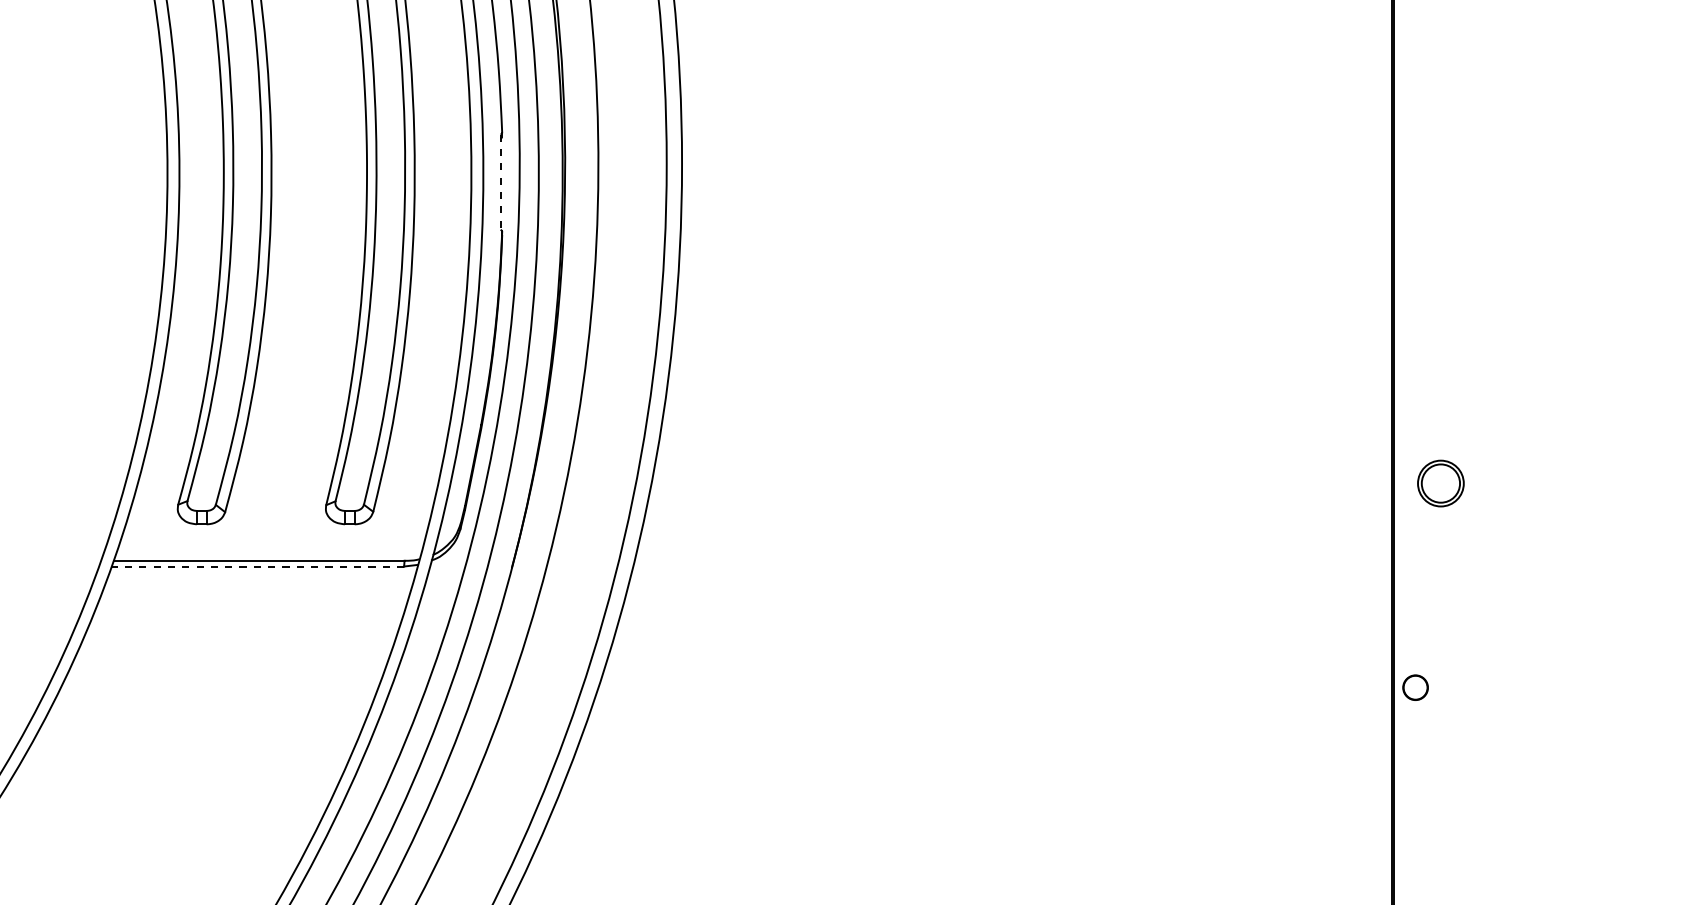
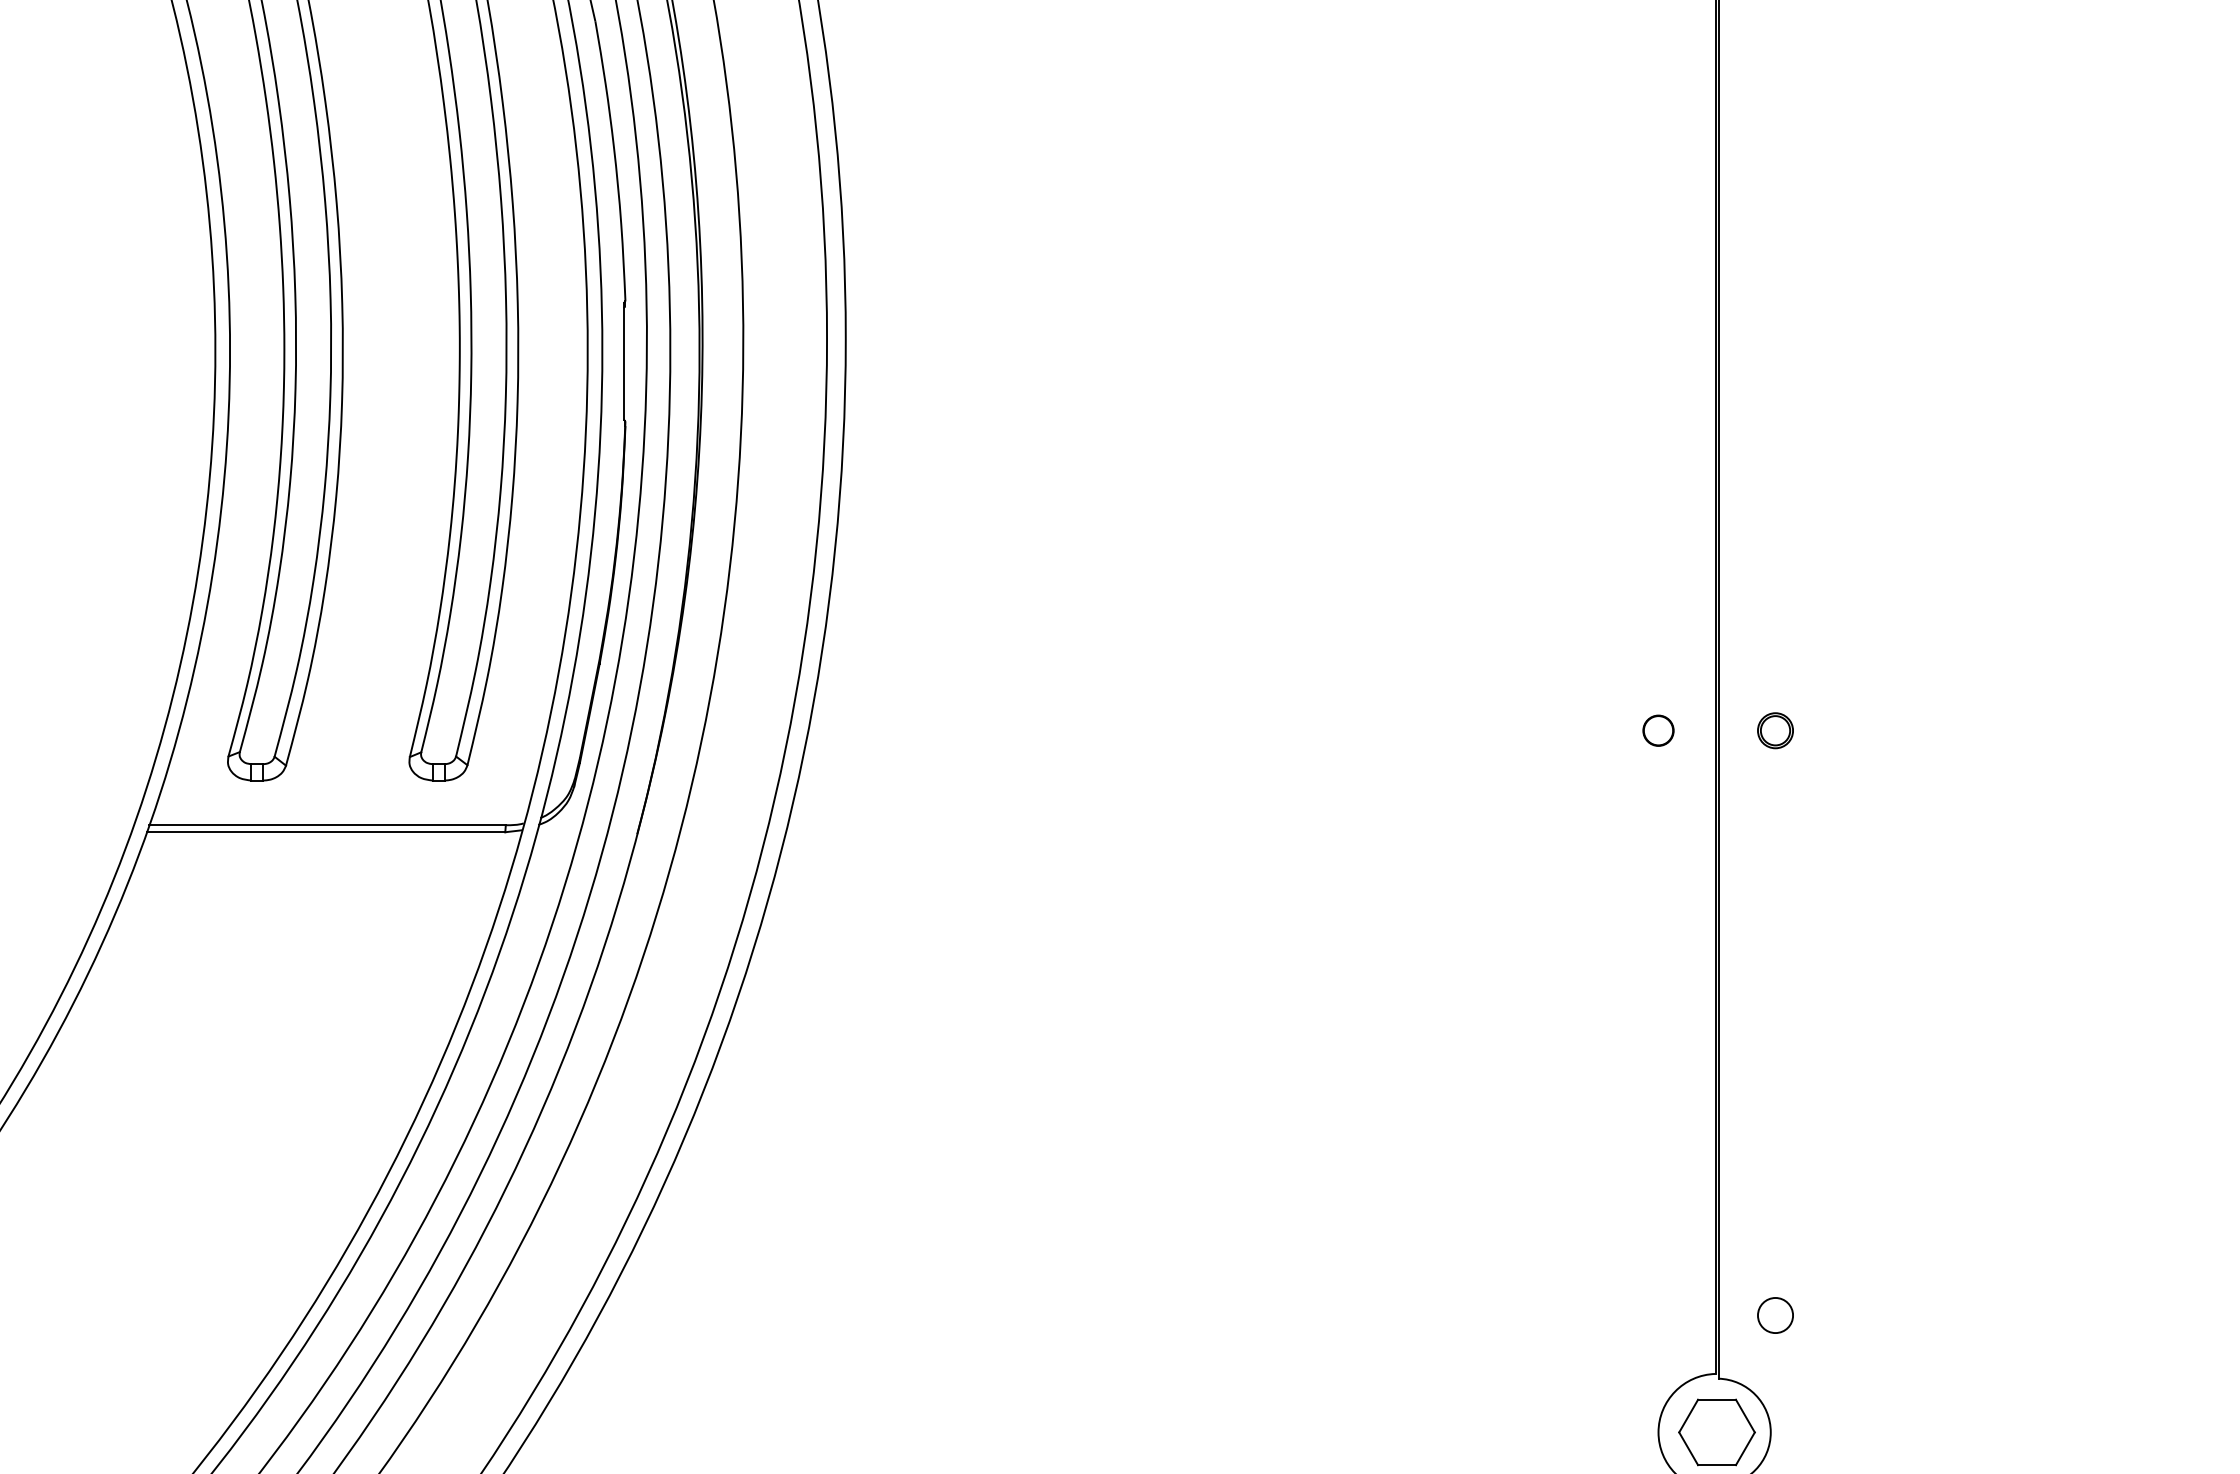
line: (500, 182) -> (623, 361), dashed -> solid
part: (1440, 483) -> (1775, 730), size x0.62
line: (257, 566) -> (325, 832), dashed -> solid
circle: (1415, 687) -> (1658, 730), moved

